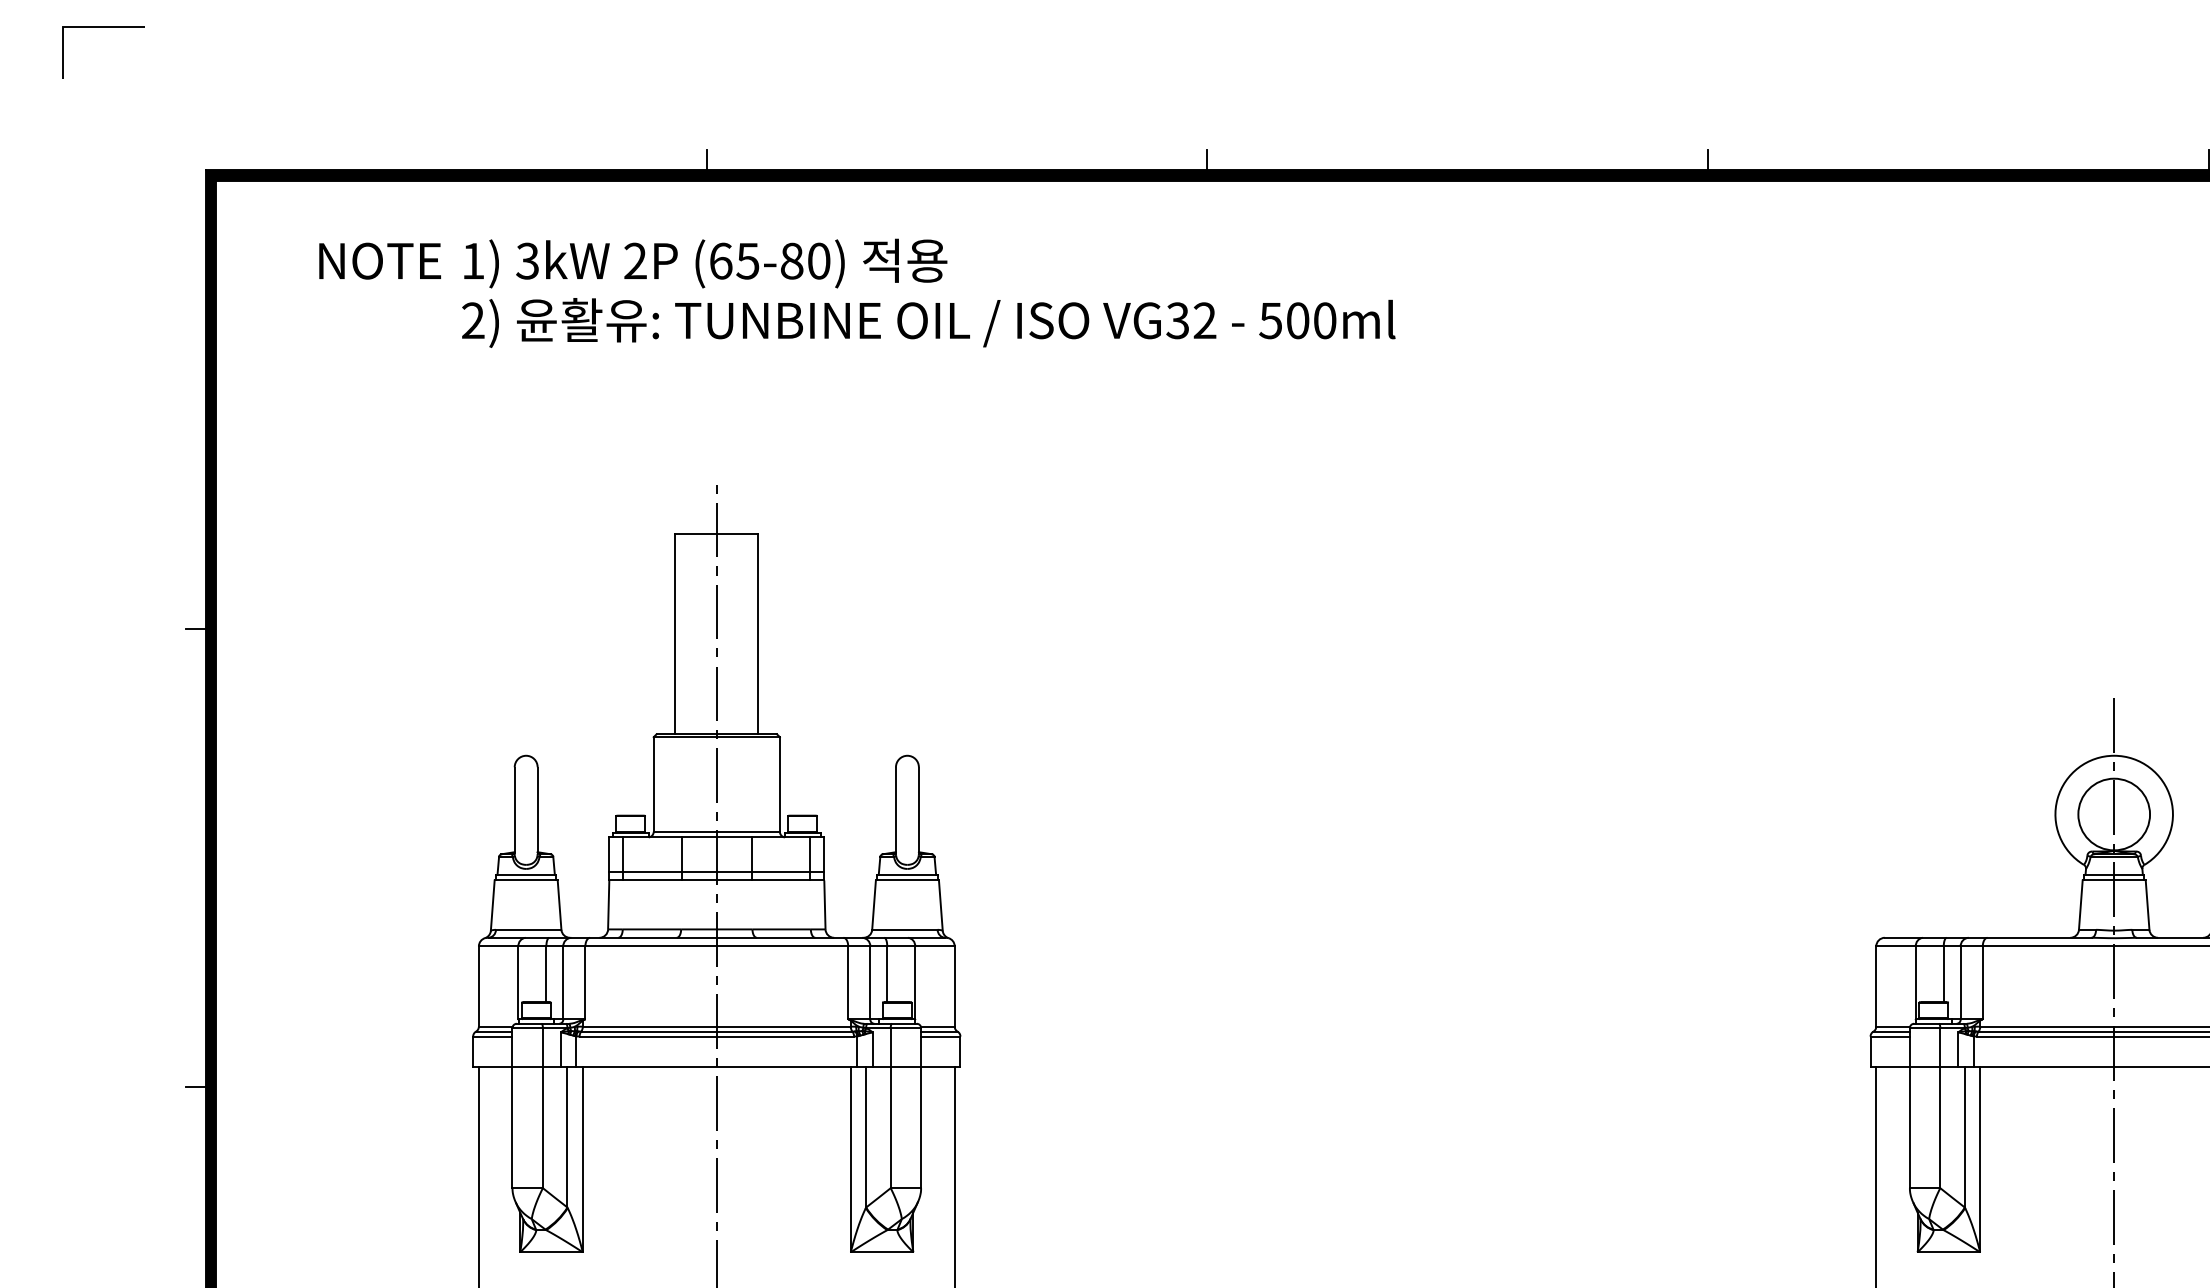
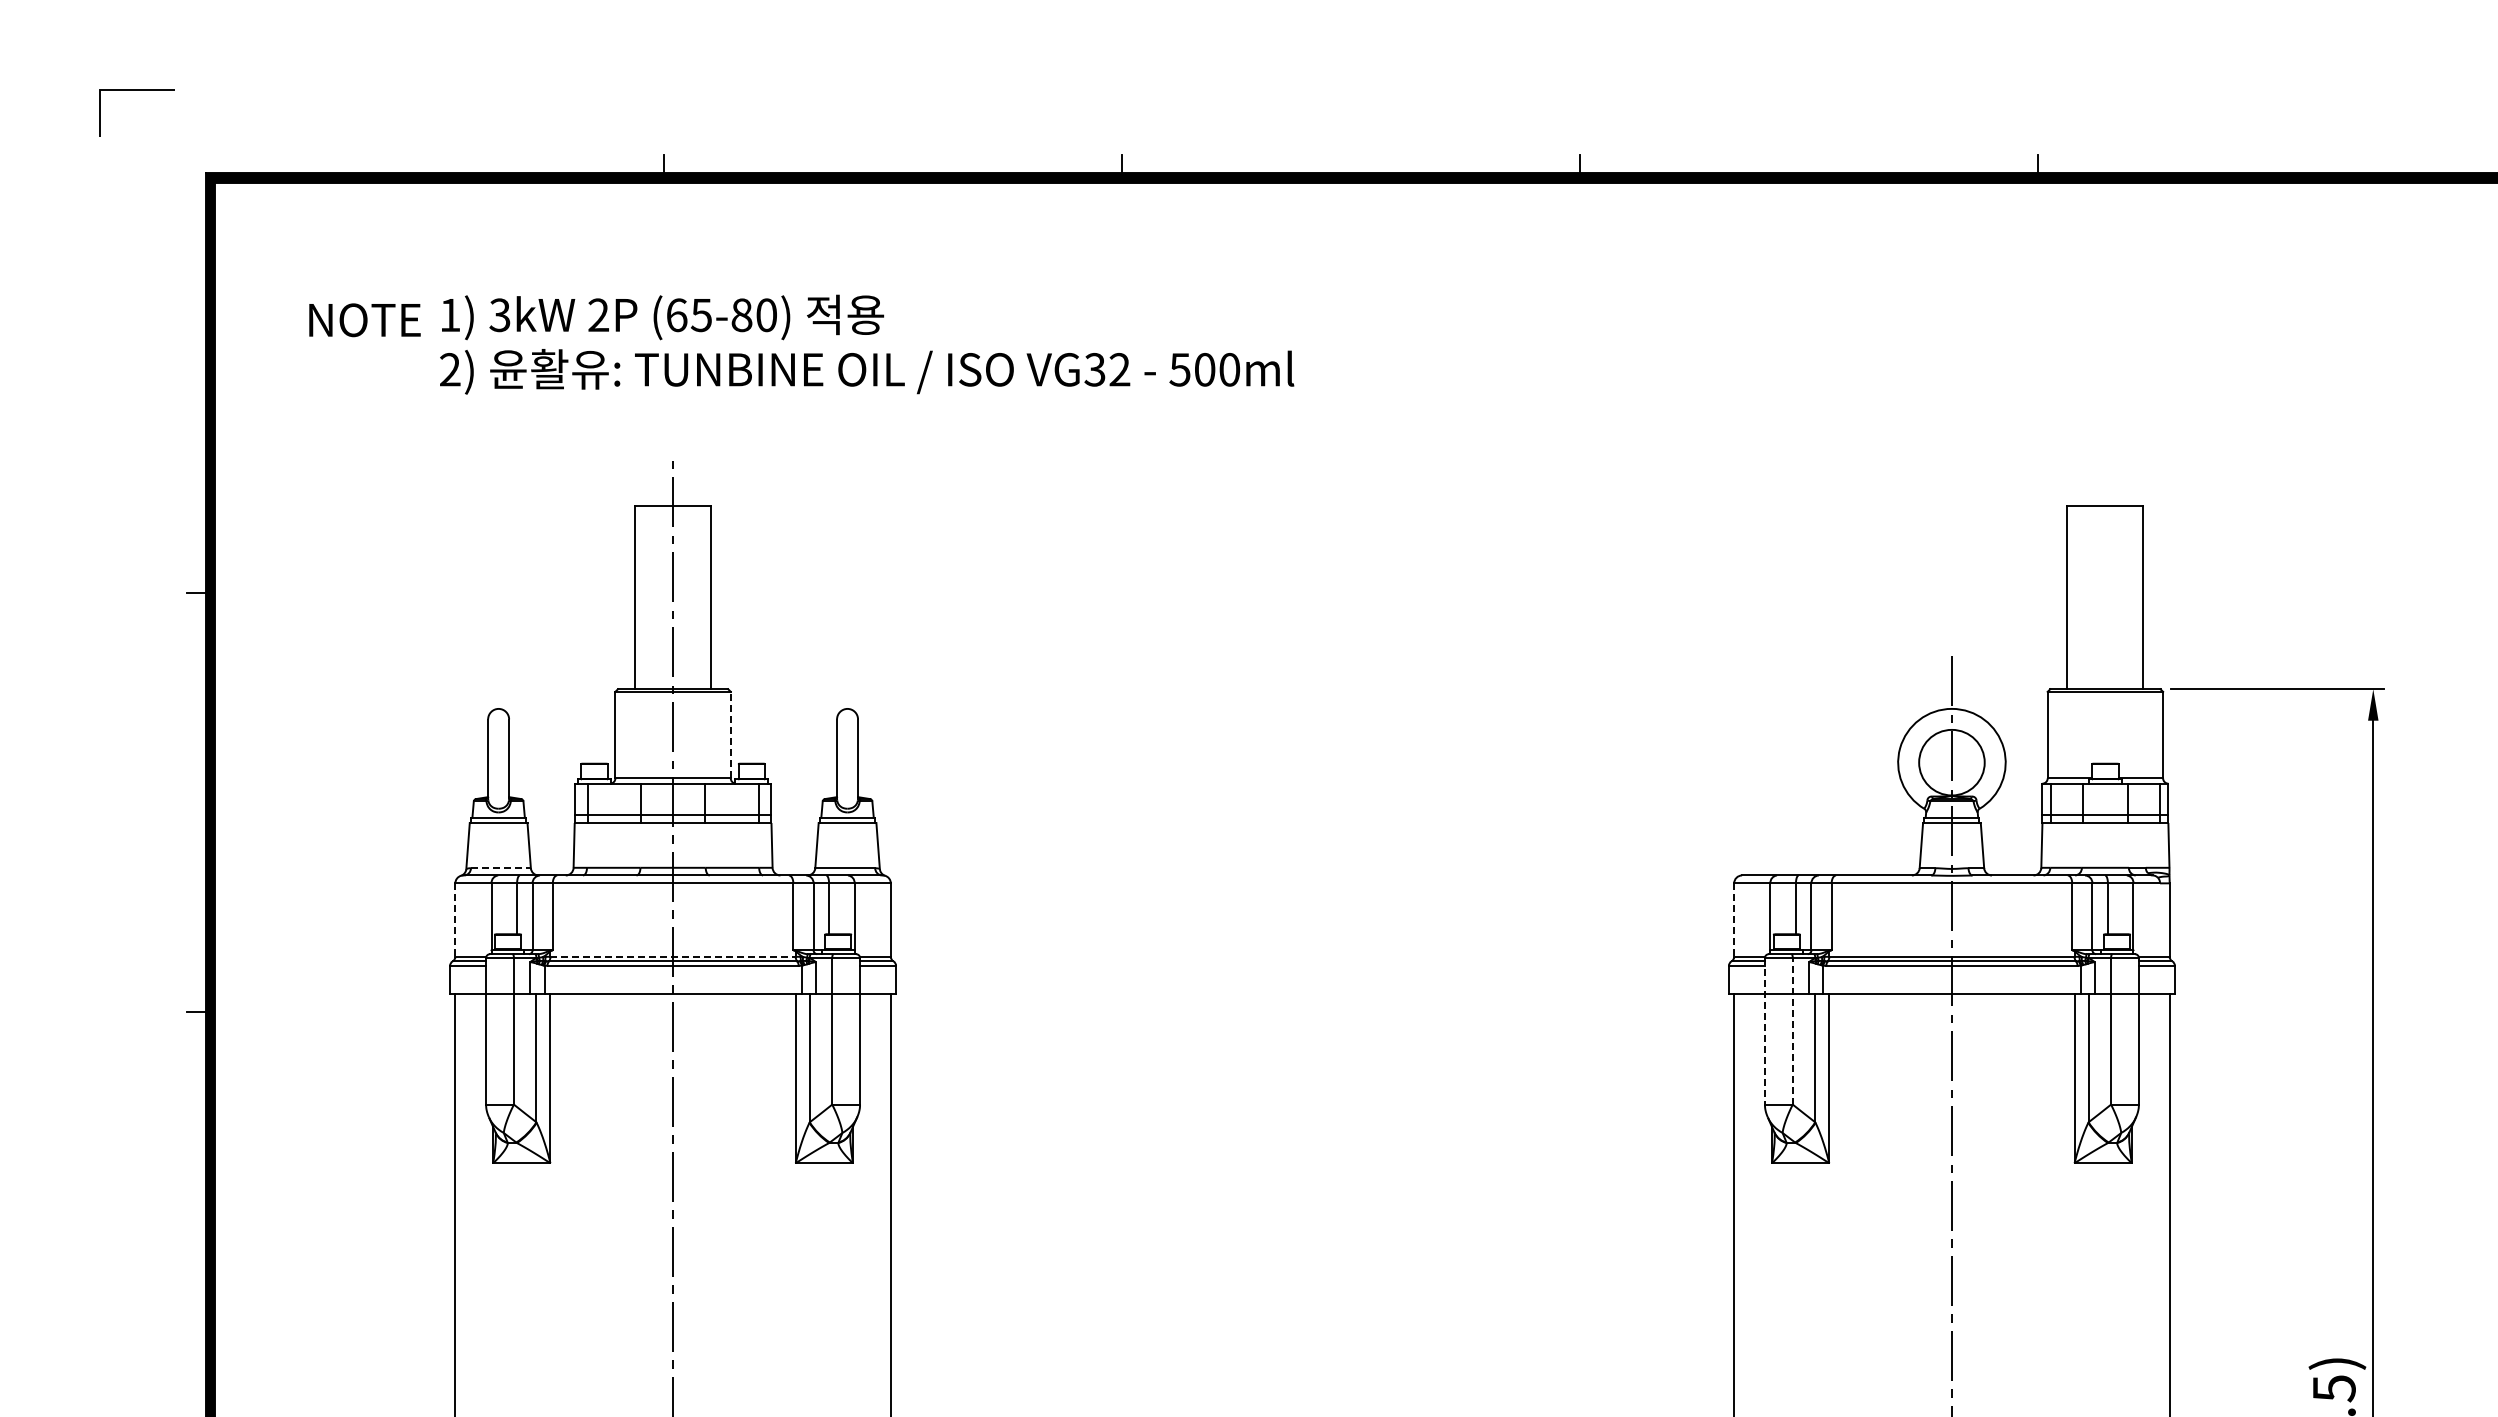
line: (103, 27) -> (136, 90), moved
text: (379, 261) -> (364, 320), moved
text: (929, 293) -> (867, 344), moved
line: (779, 783) -> (730, 734), solid -> dashed
line: (528, 930) -> (500, 868), solid -> dashed
line: (479, 986) -> (455, 920), solid -> dashed
line: (1876, 986) -> (1734, 920), solid -> dashed
line: (717, 1026) -> (673, 956), solid -> dashed
line: (1939, 1107) -> (1792, 1030), solid -> dashed
line: (1909, 1108) -> (1764, 1031), solid -> dashed

